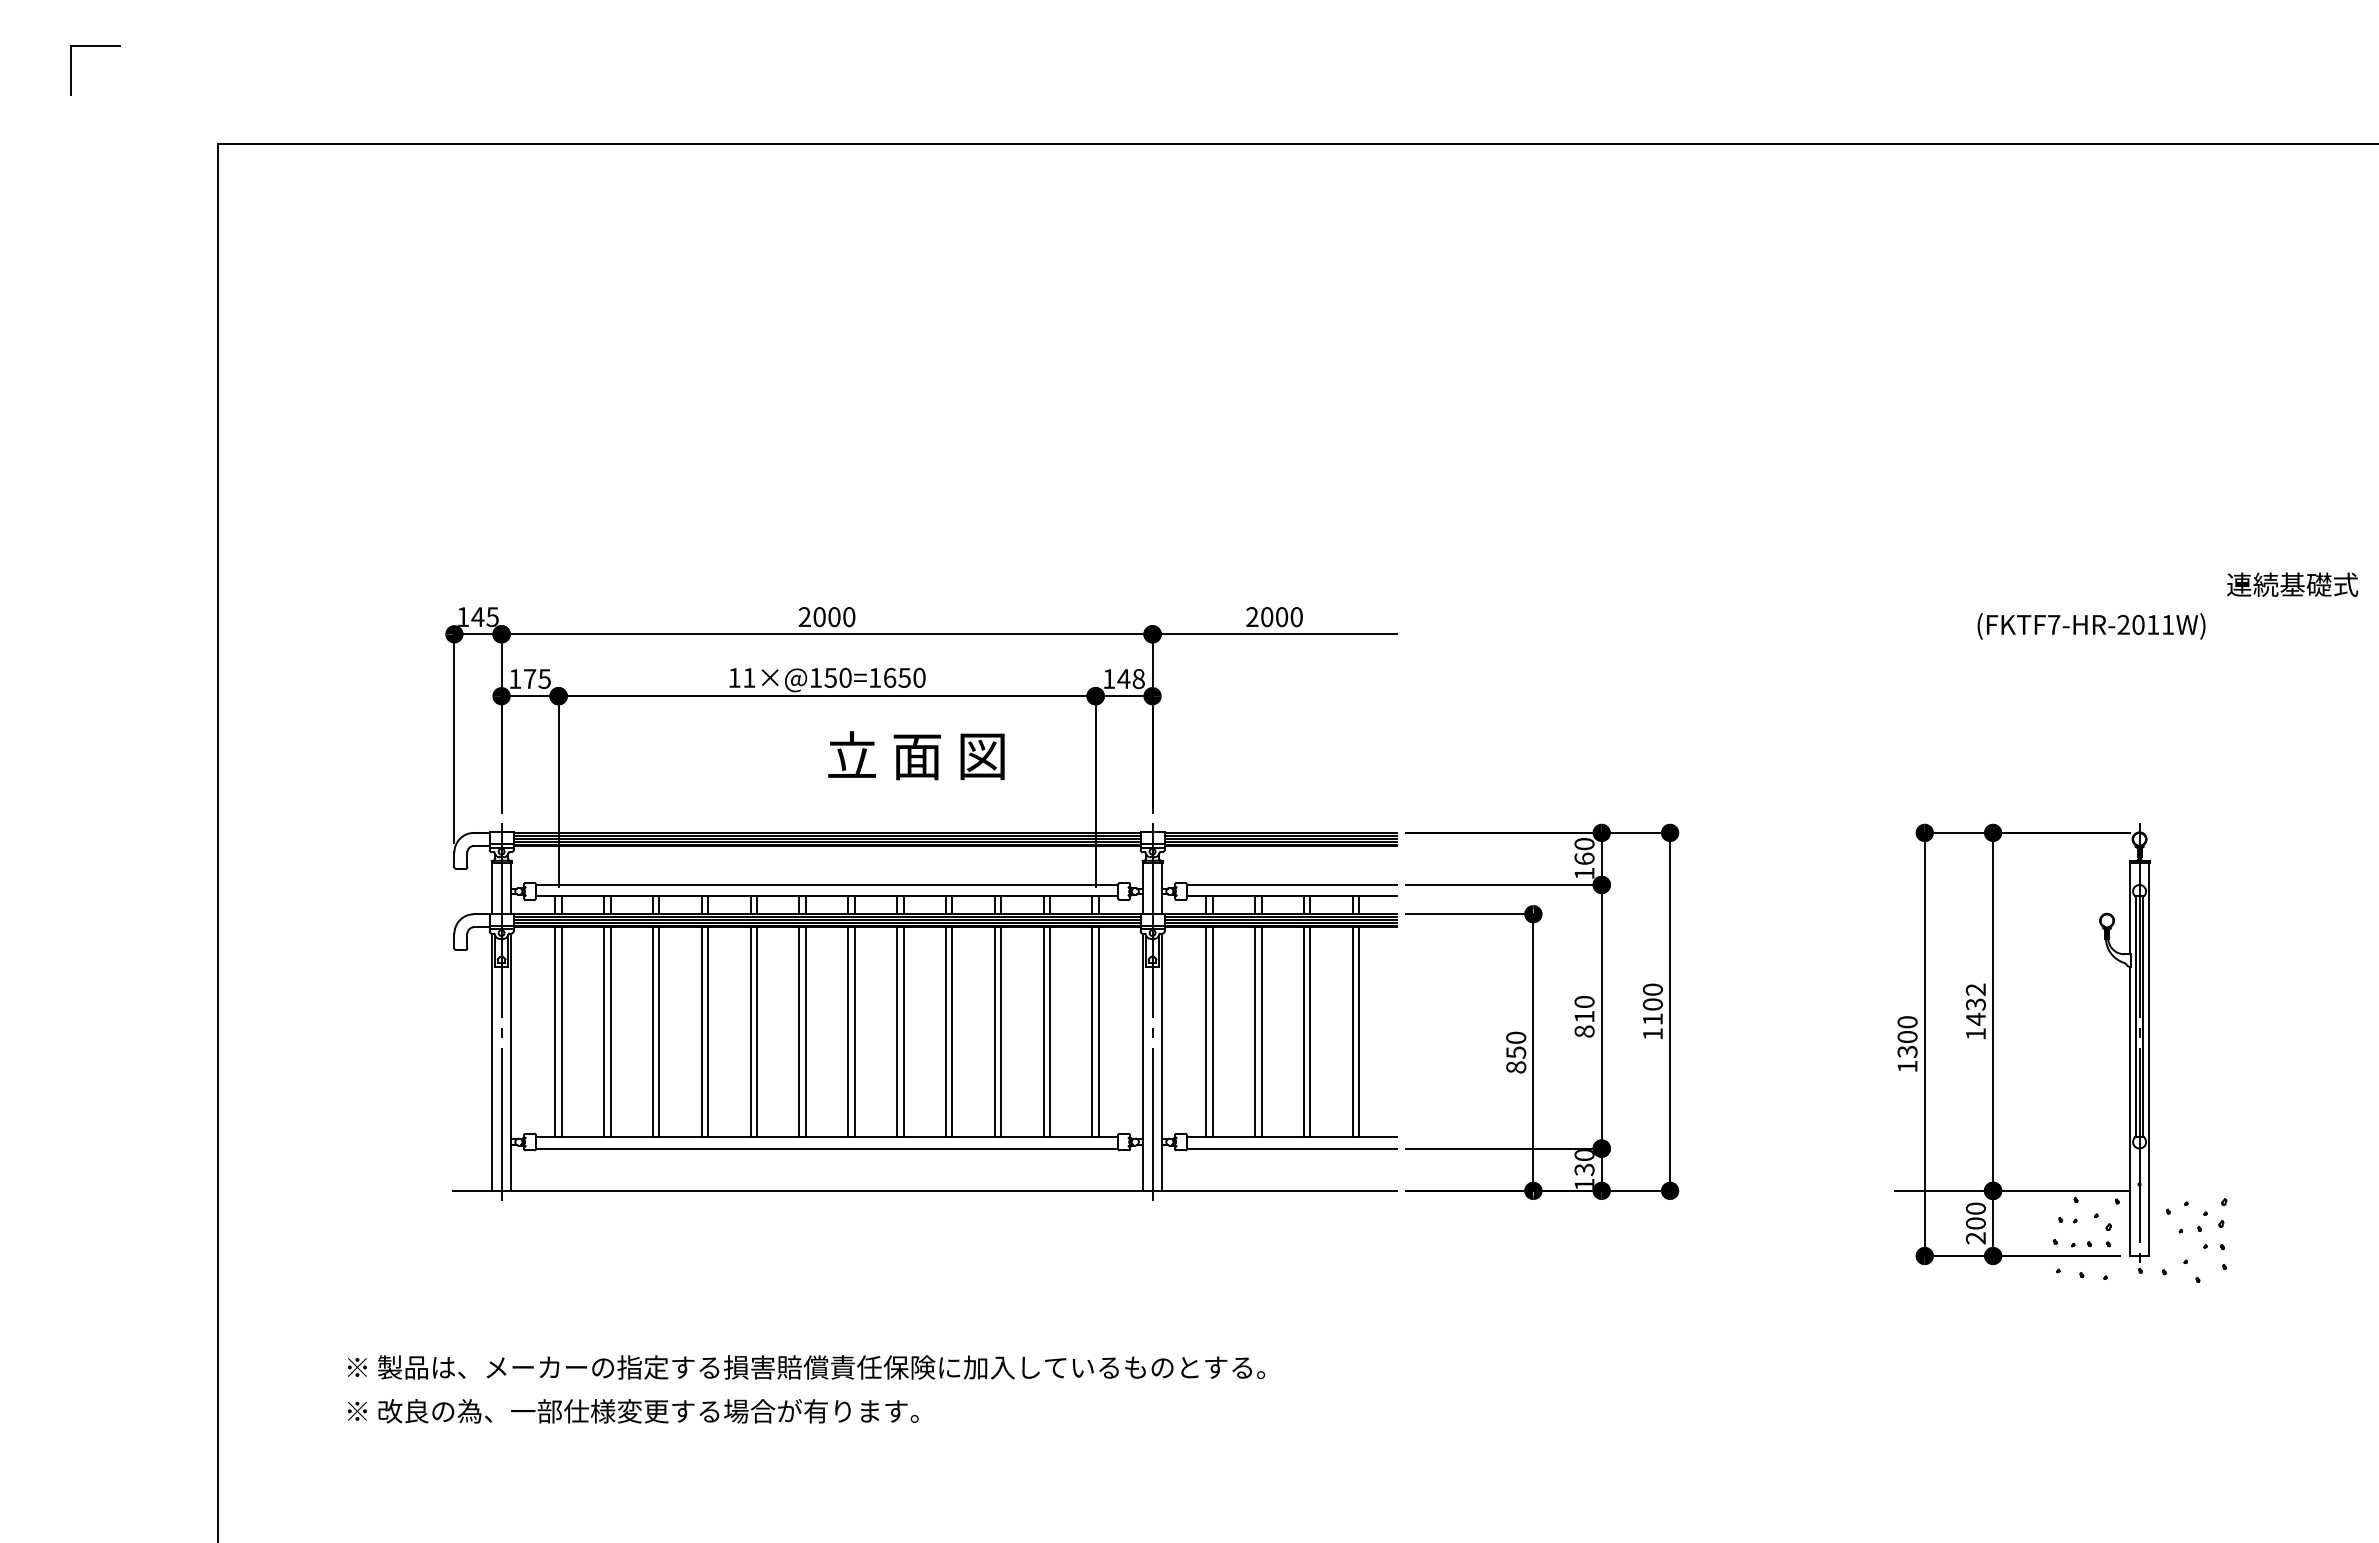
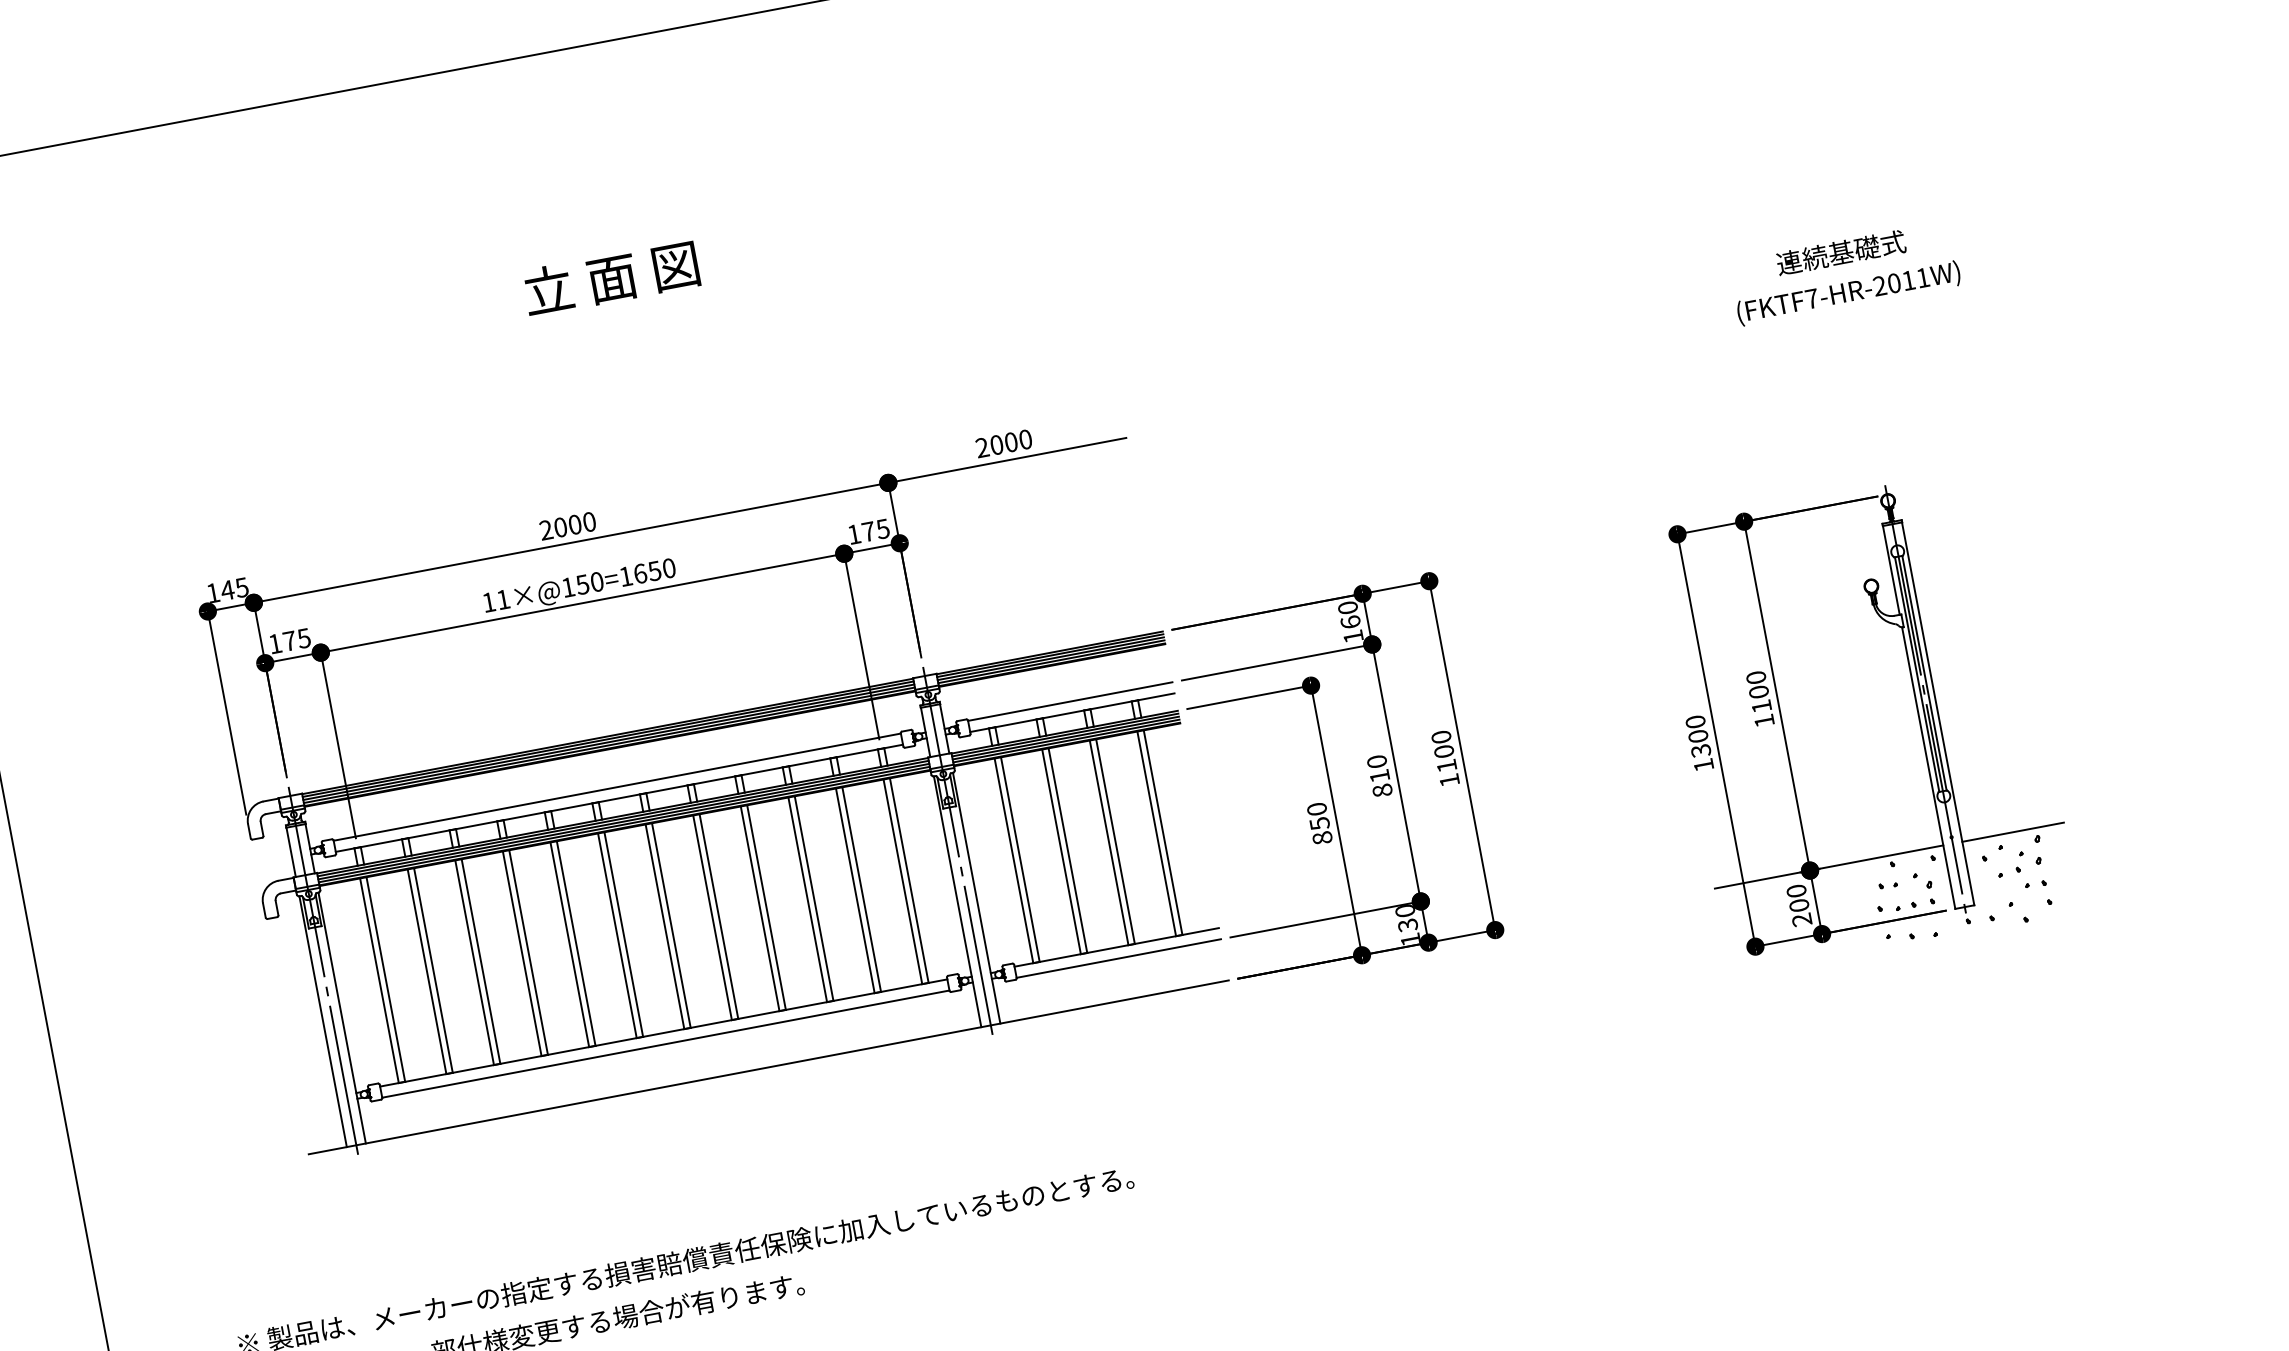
text: (2292, 584) -> (1841, 252), moved
text: (2091, 626) -> (1848, 293), moved
text: (1130, 678) -> (874, 530), 148 -> 175
text: (916, 755) -> (611, 278), moved
text: (1975, 1004) -> (1758, 692), 1432 -> 1100
line: (2201, 1190) -> (2013, 831), added

